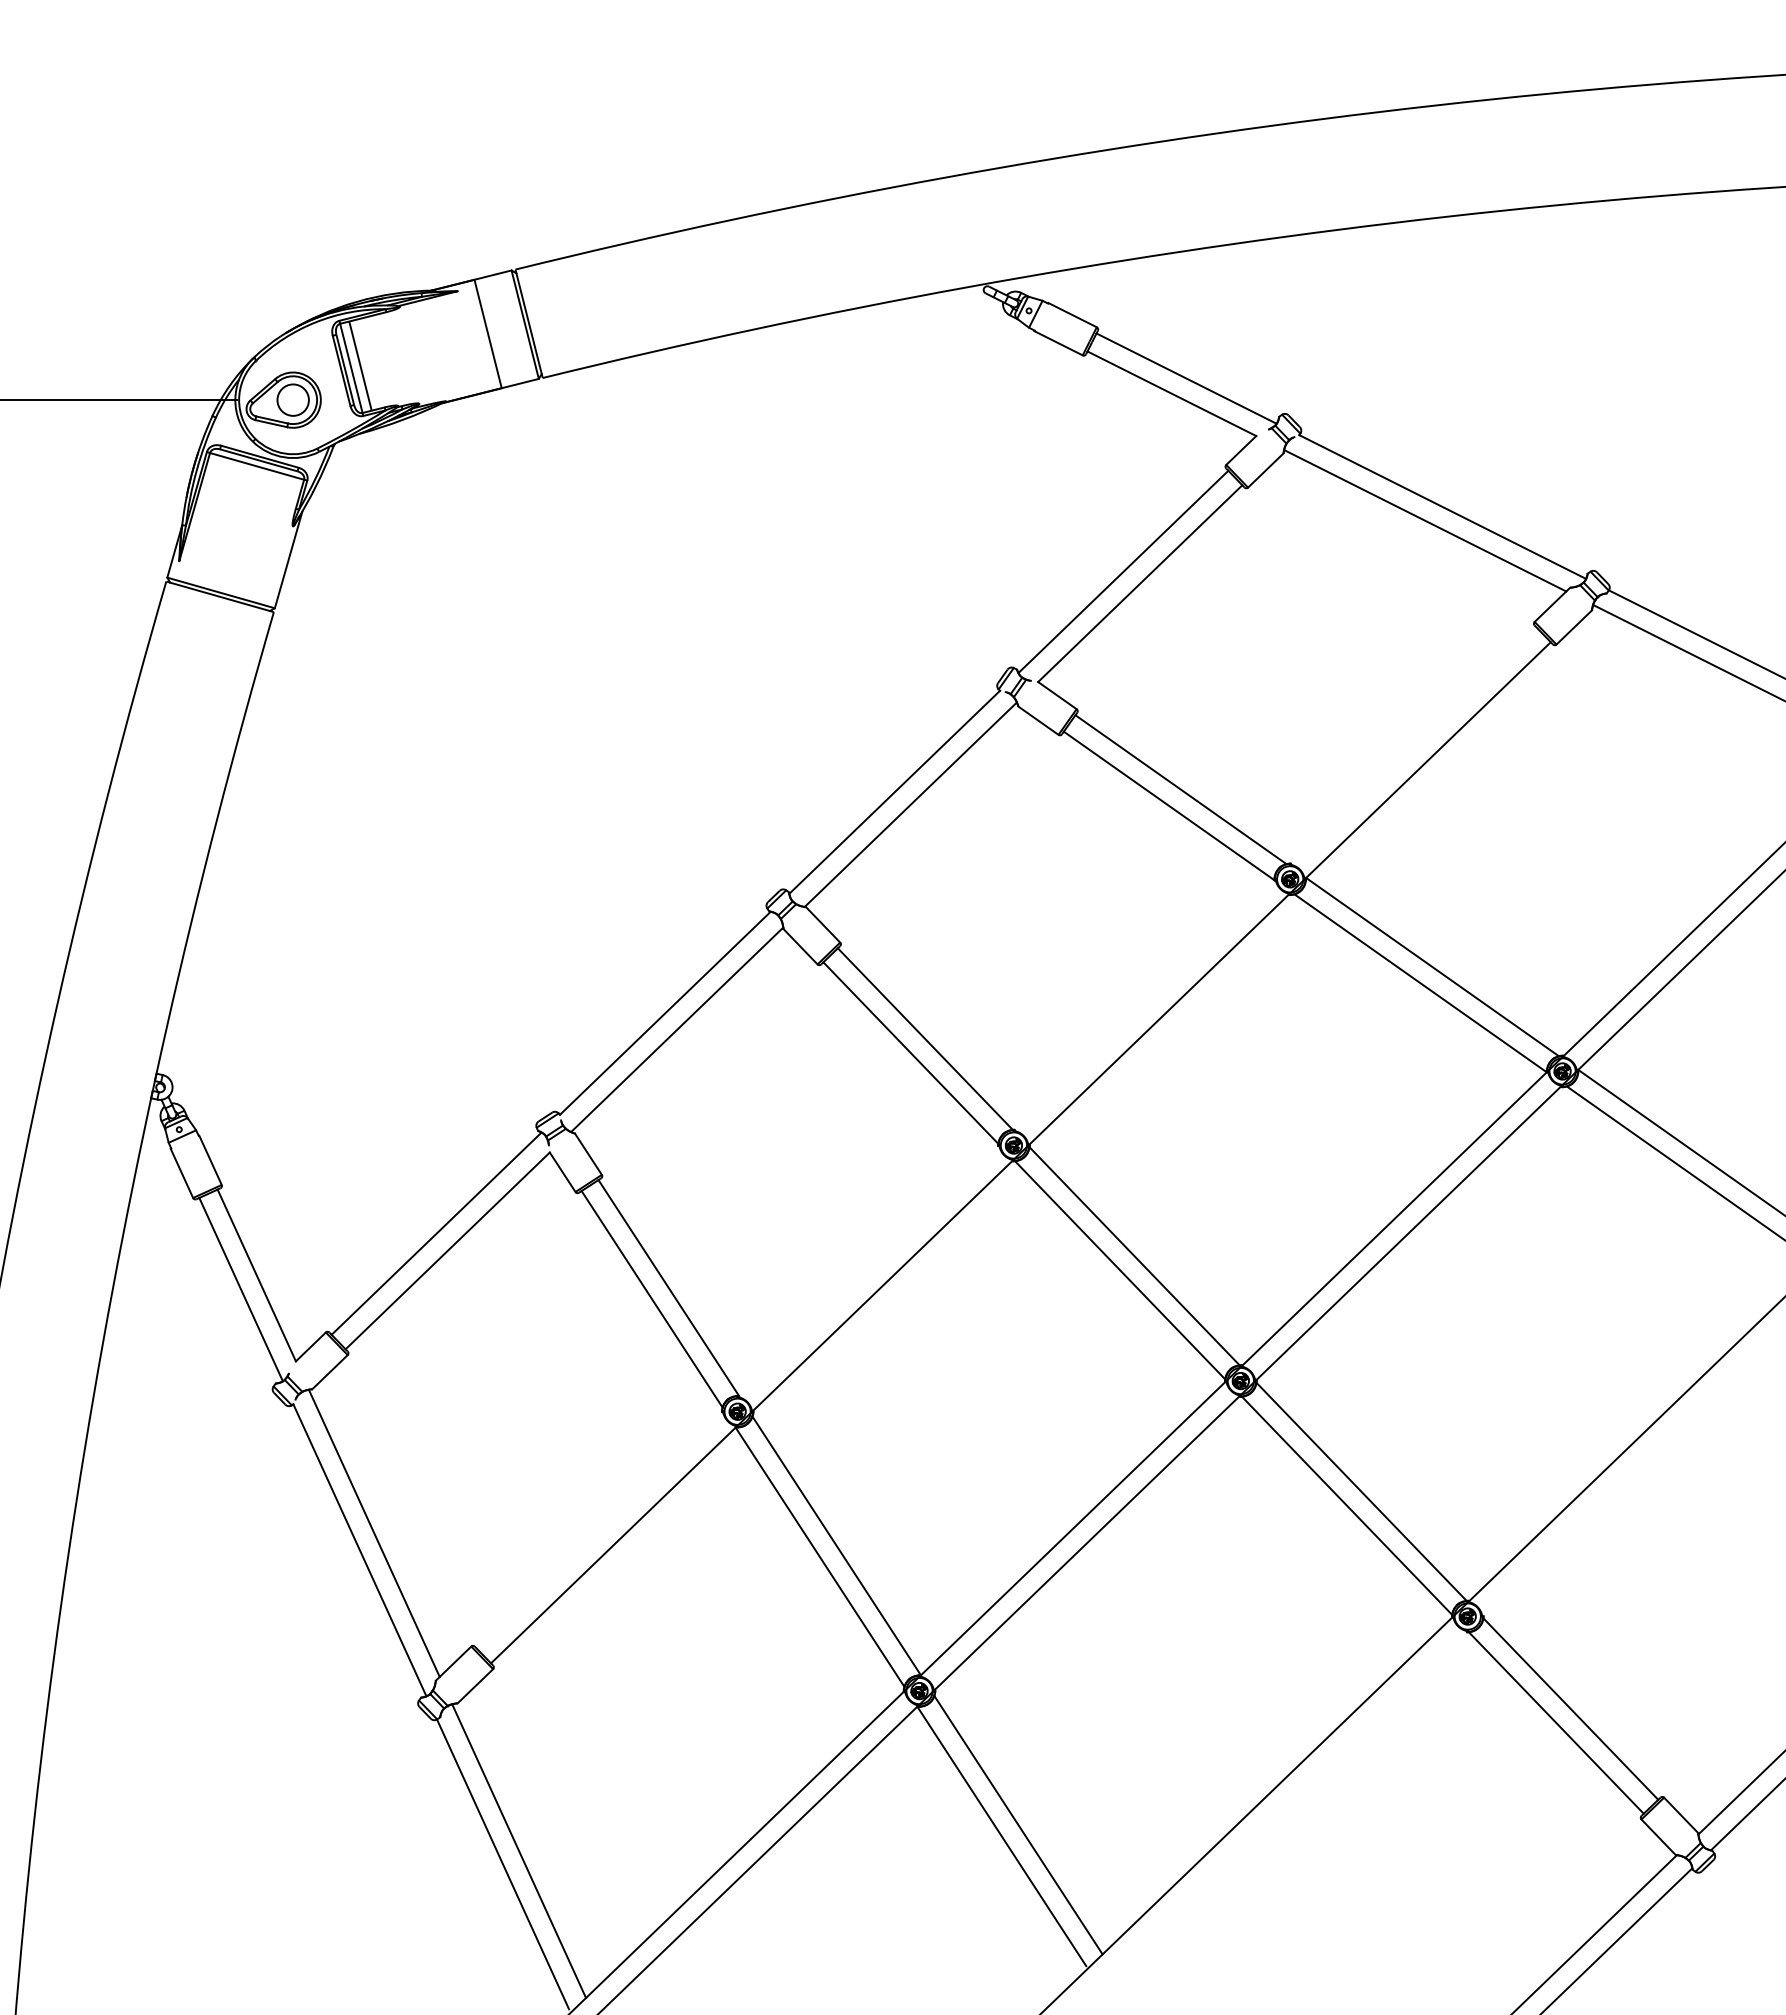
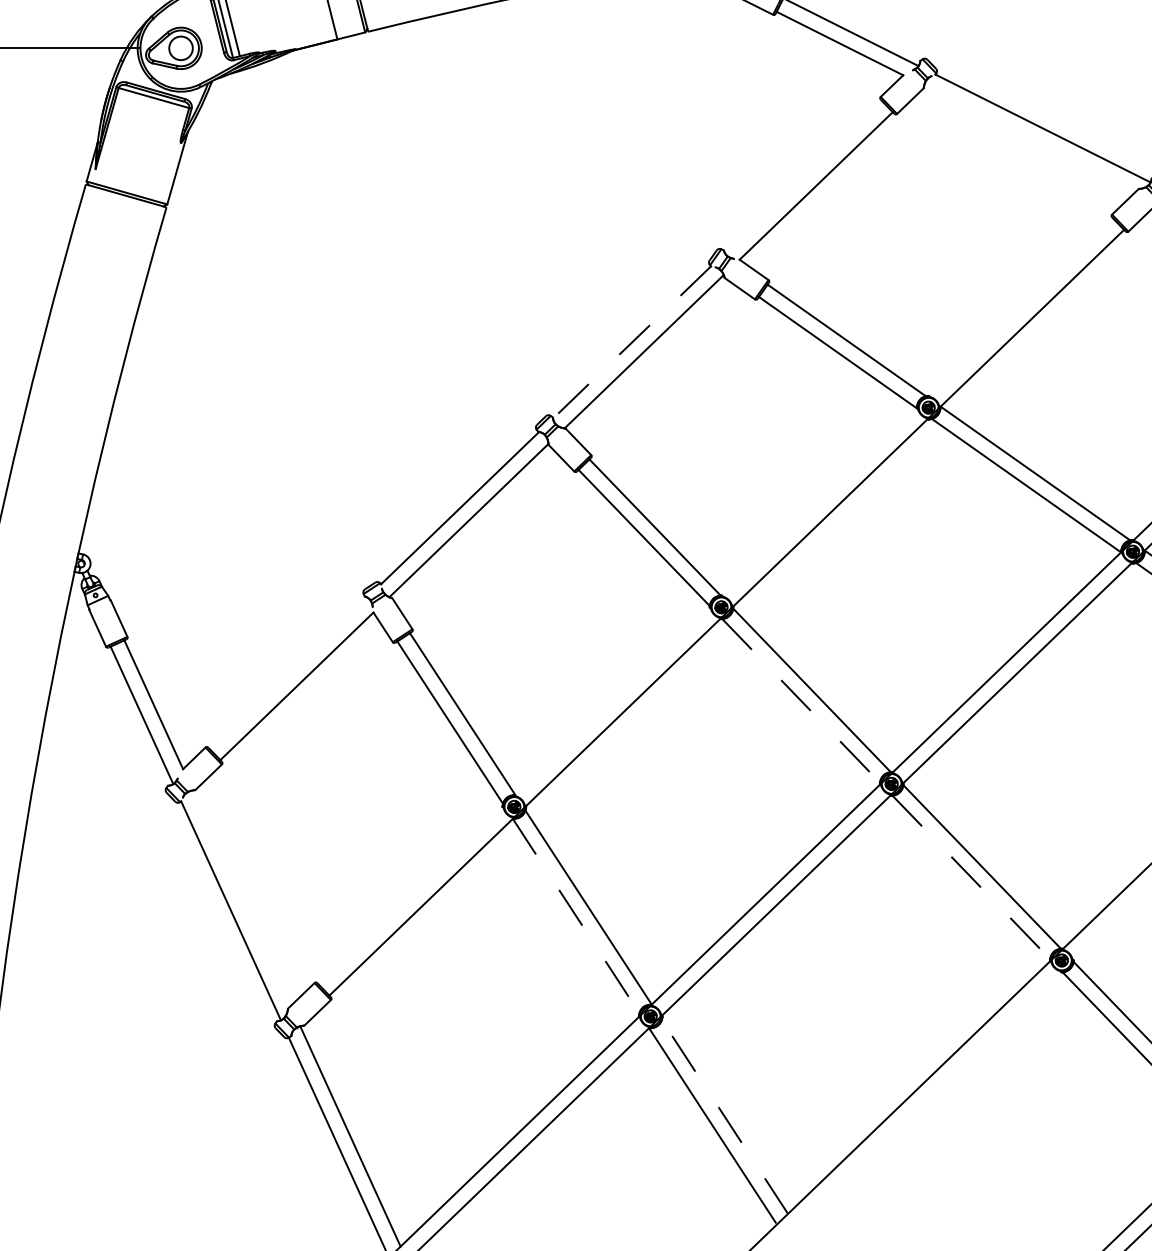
line: (1425, 520) -> (1030, 138), removed
line: (1123, 571) -> (803, 176), removed
line: (894, 792) -> (631, 342), solid -> dashed
line: (436, 1233) -> (288, 673), removed
line: (1120, 1270) -> (801, 701), solid -> dashed
line: (1347, 1506) -> (971, 878), solid -> dashed
line: (373, 1532) -> (241, 897), removed
line: (820, 1557) -> (576, 916), solid -> dashed
line: (1018, 1824) -> (724, 1116), solid -> dashed

